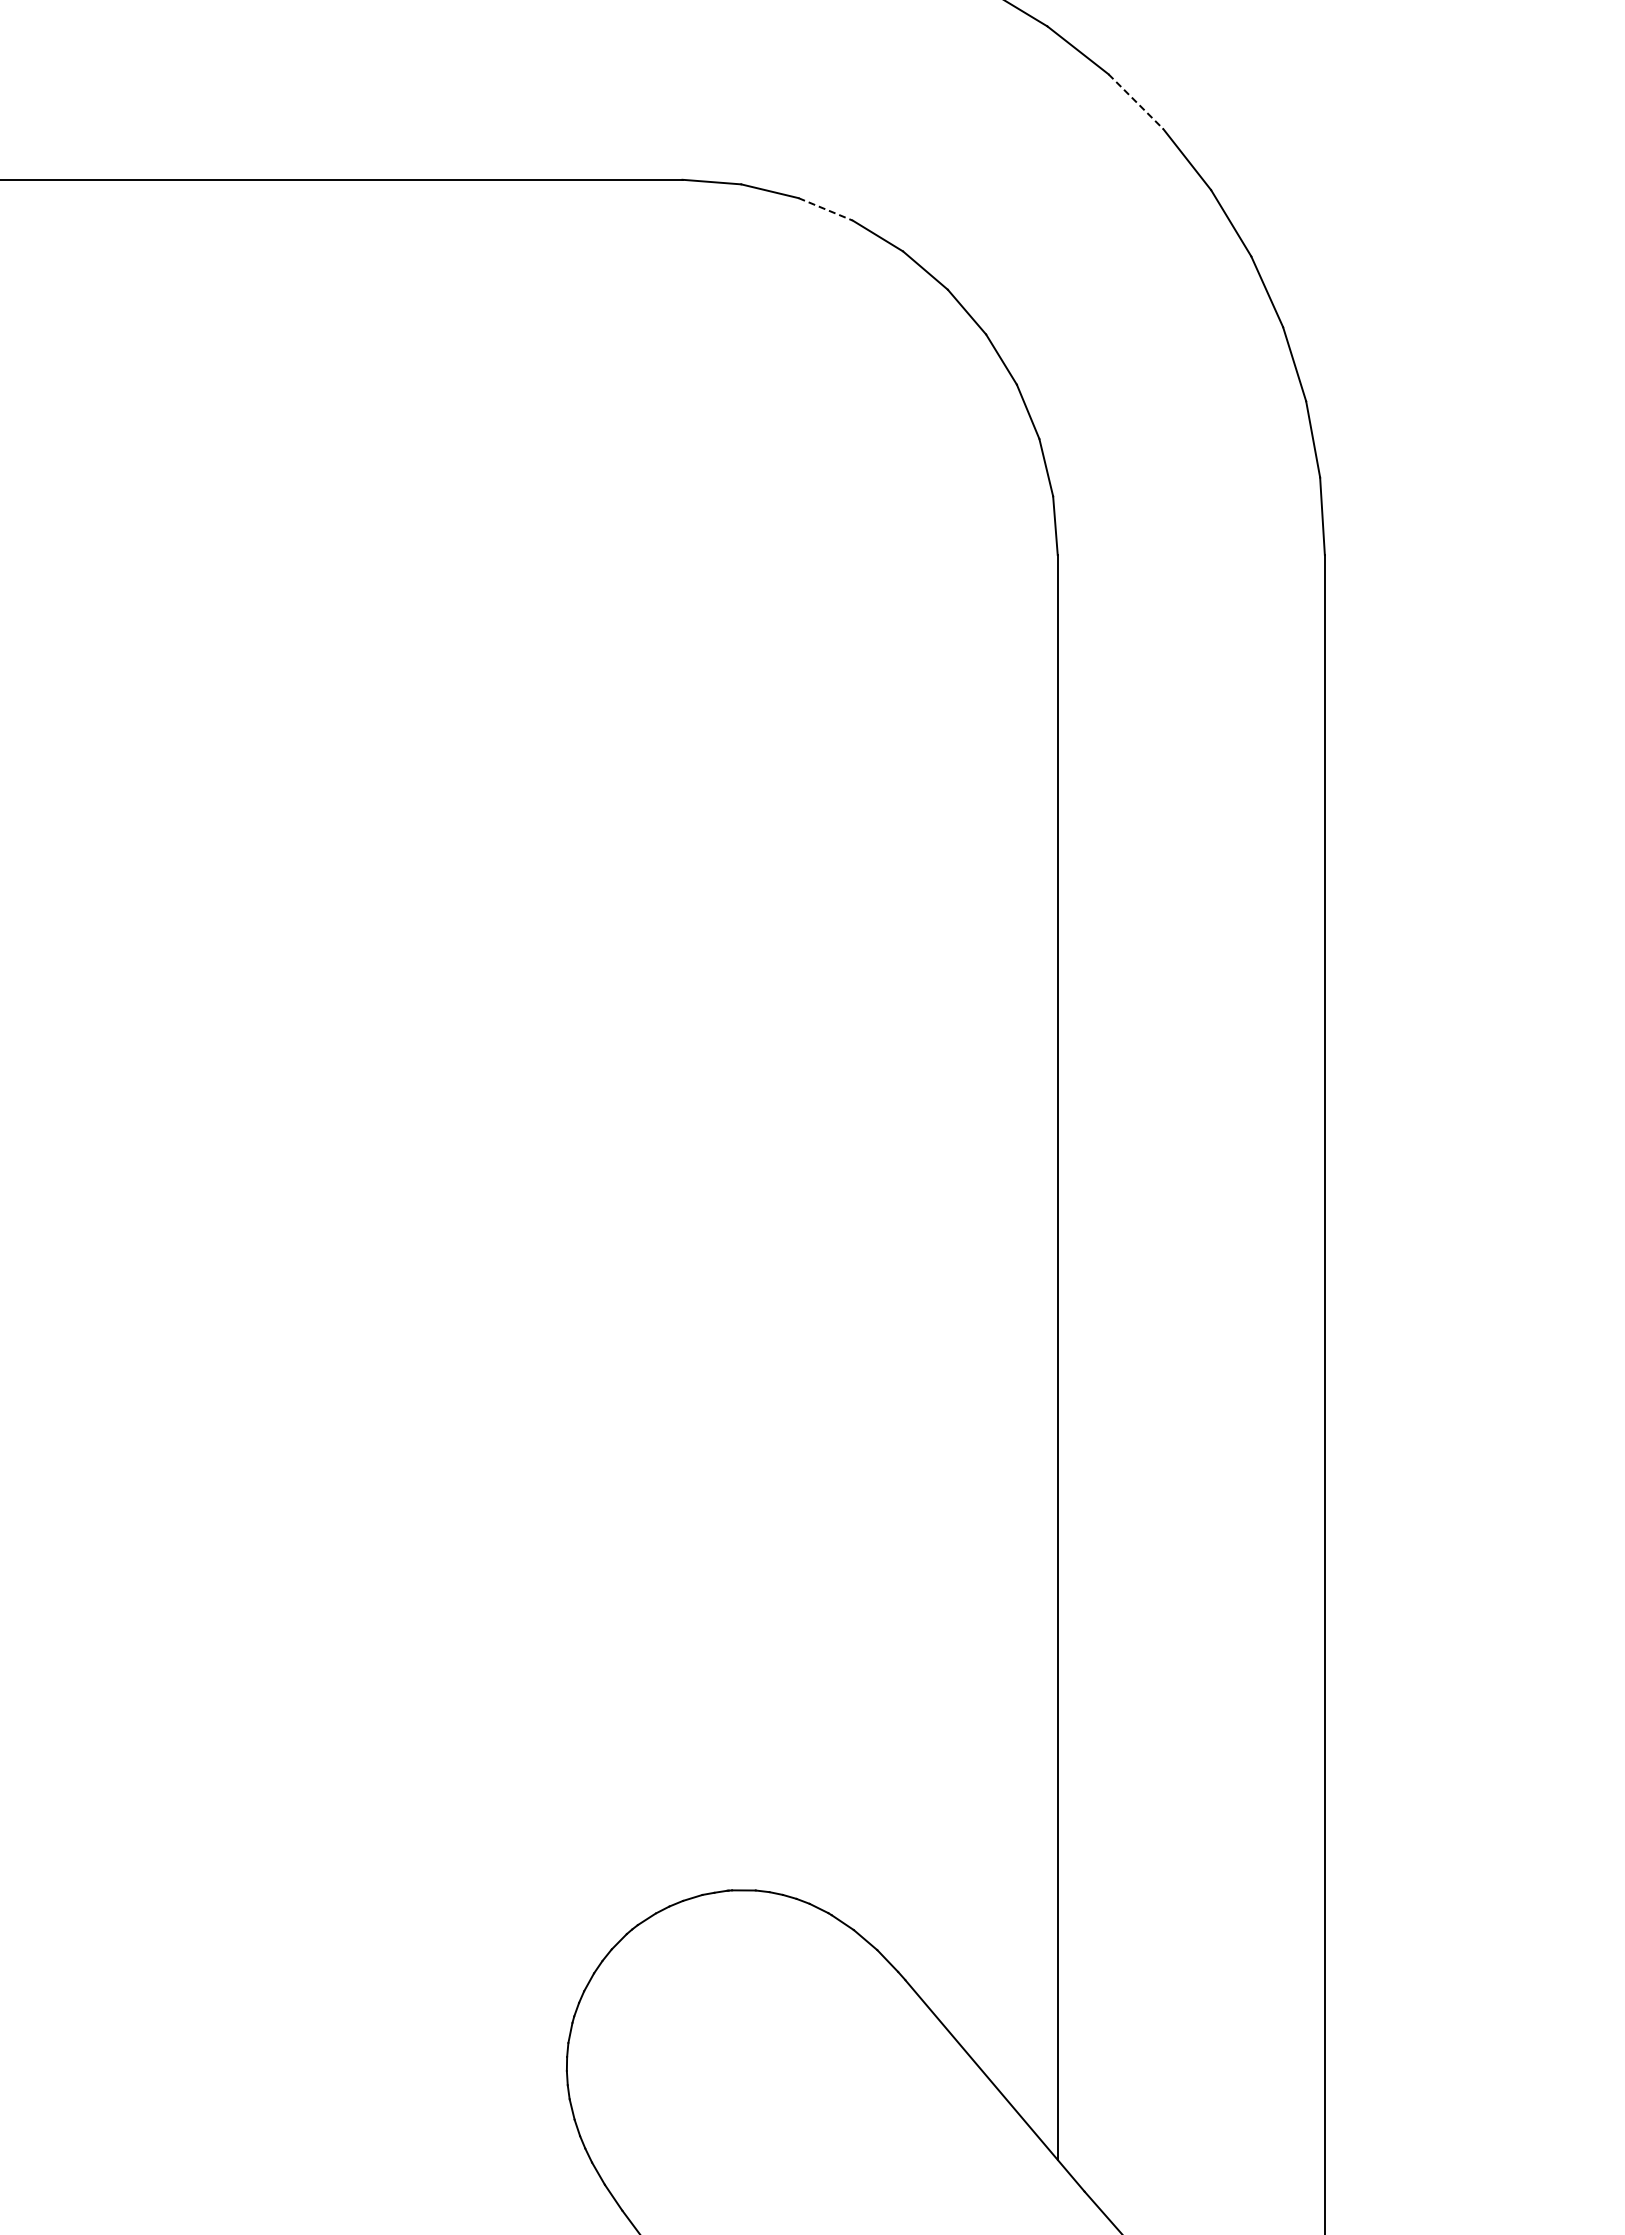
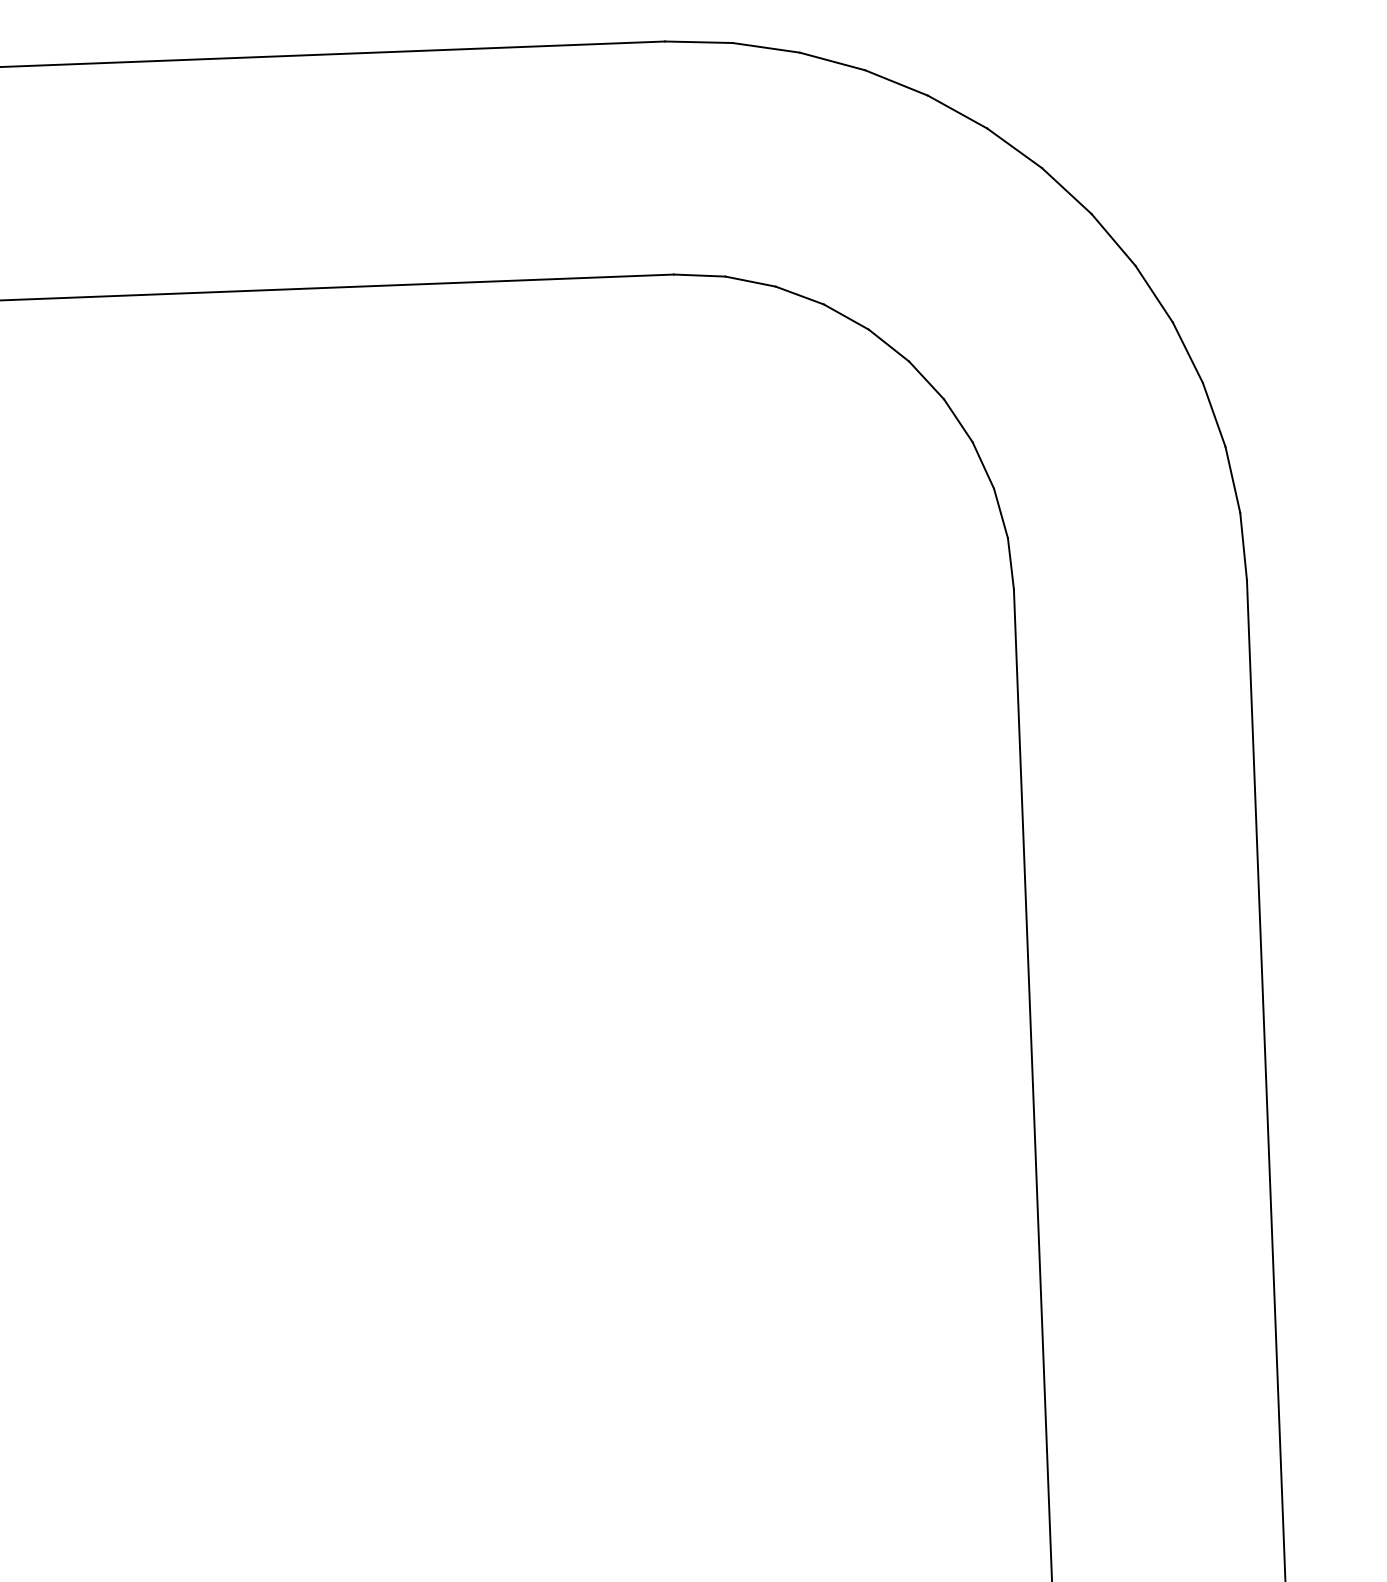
line: (1135, 101) -> (1066, 191), dashed -> solid
line: (826, 209) -> (800, 295), dashed -> solid

